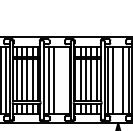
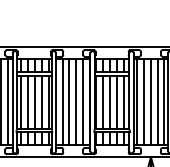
line: (59, 79) -> (76, 101), added
line: (64, 79) -> (82, 101), added
line: (118, 79) -> (151, 101), added

